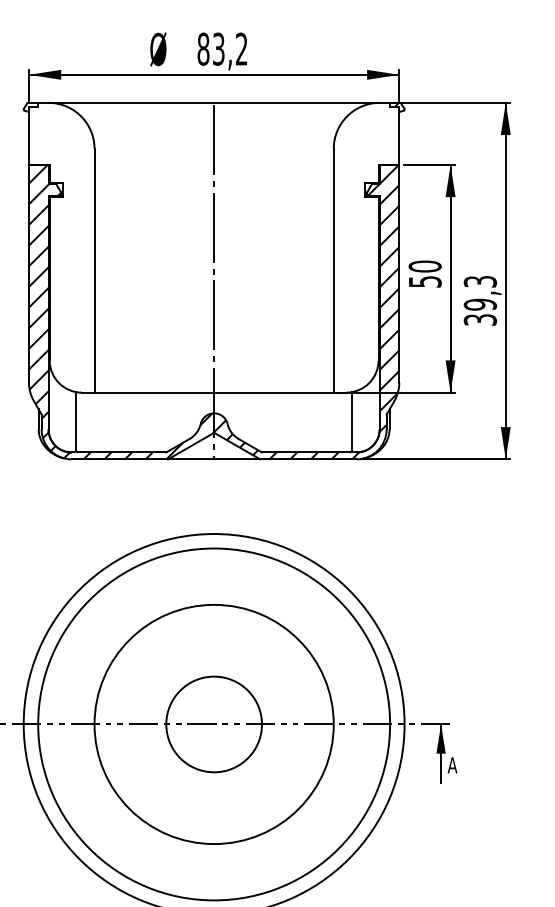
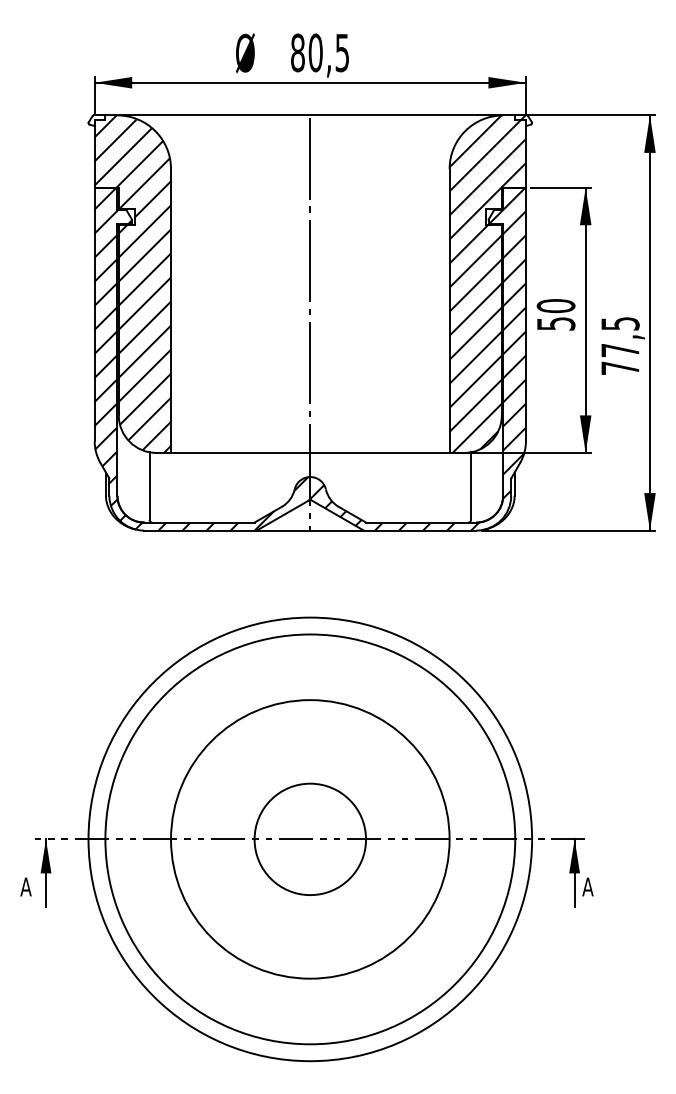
text: (229, 48) -> (328, 52), 83,2 -> 80,5
hatch: (61, 247) -> (132, 283), added
hatch: (366, 247) -> (487, 283), added
text: (480, 301) -> (620, 346), 39,3 -> 77,5

